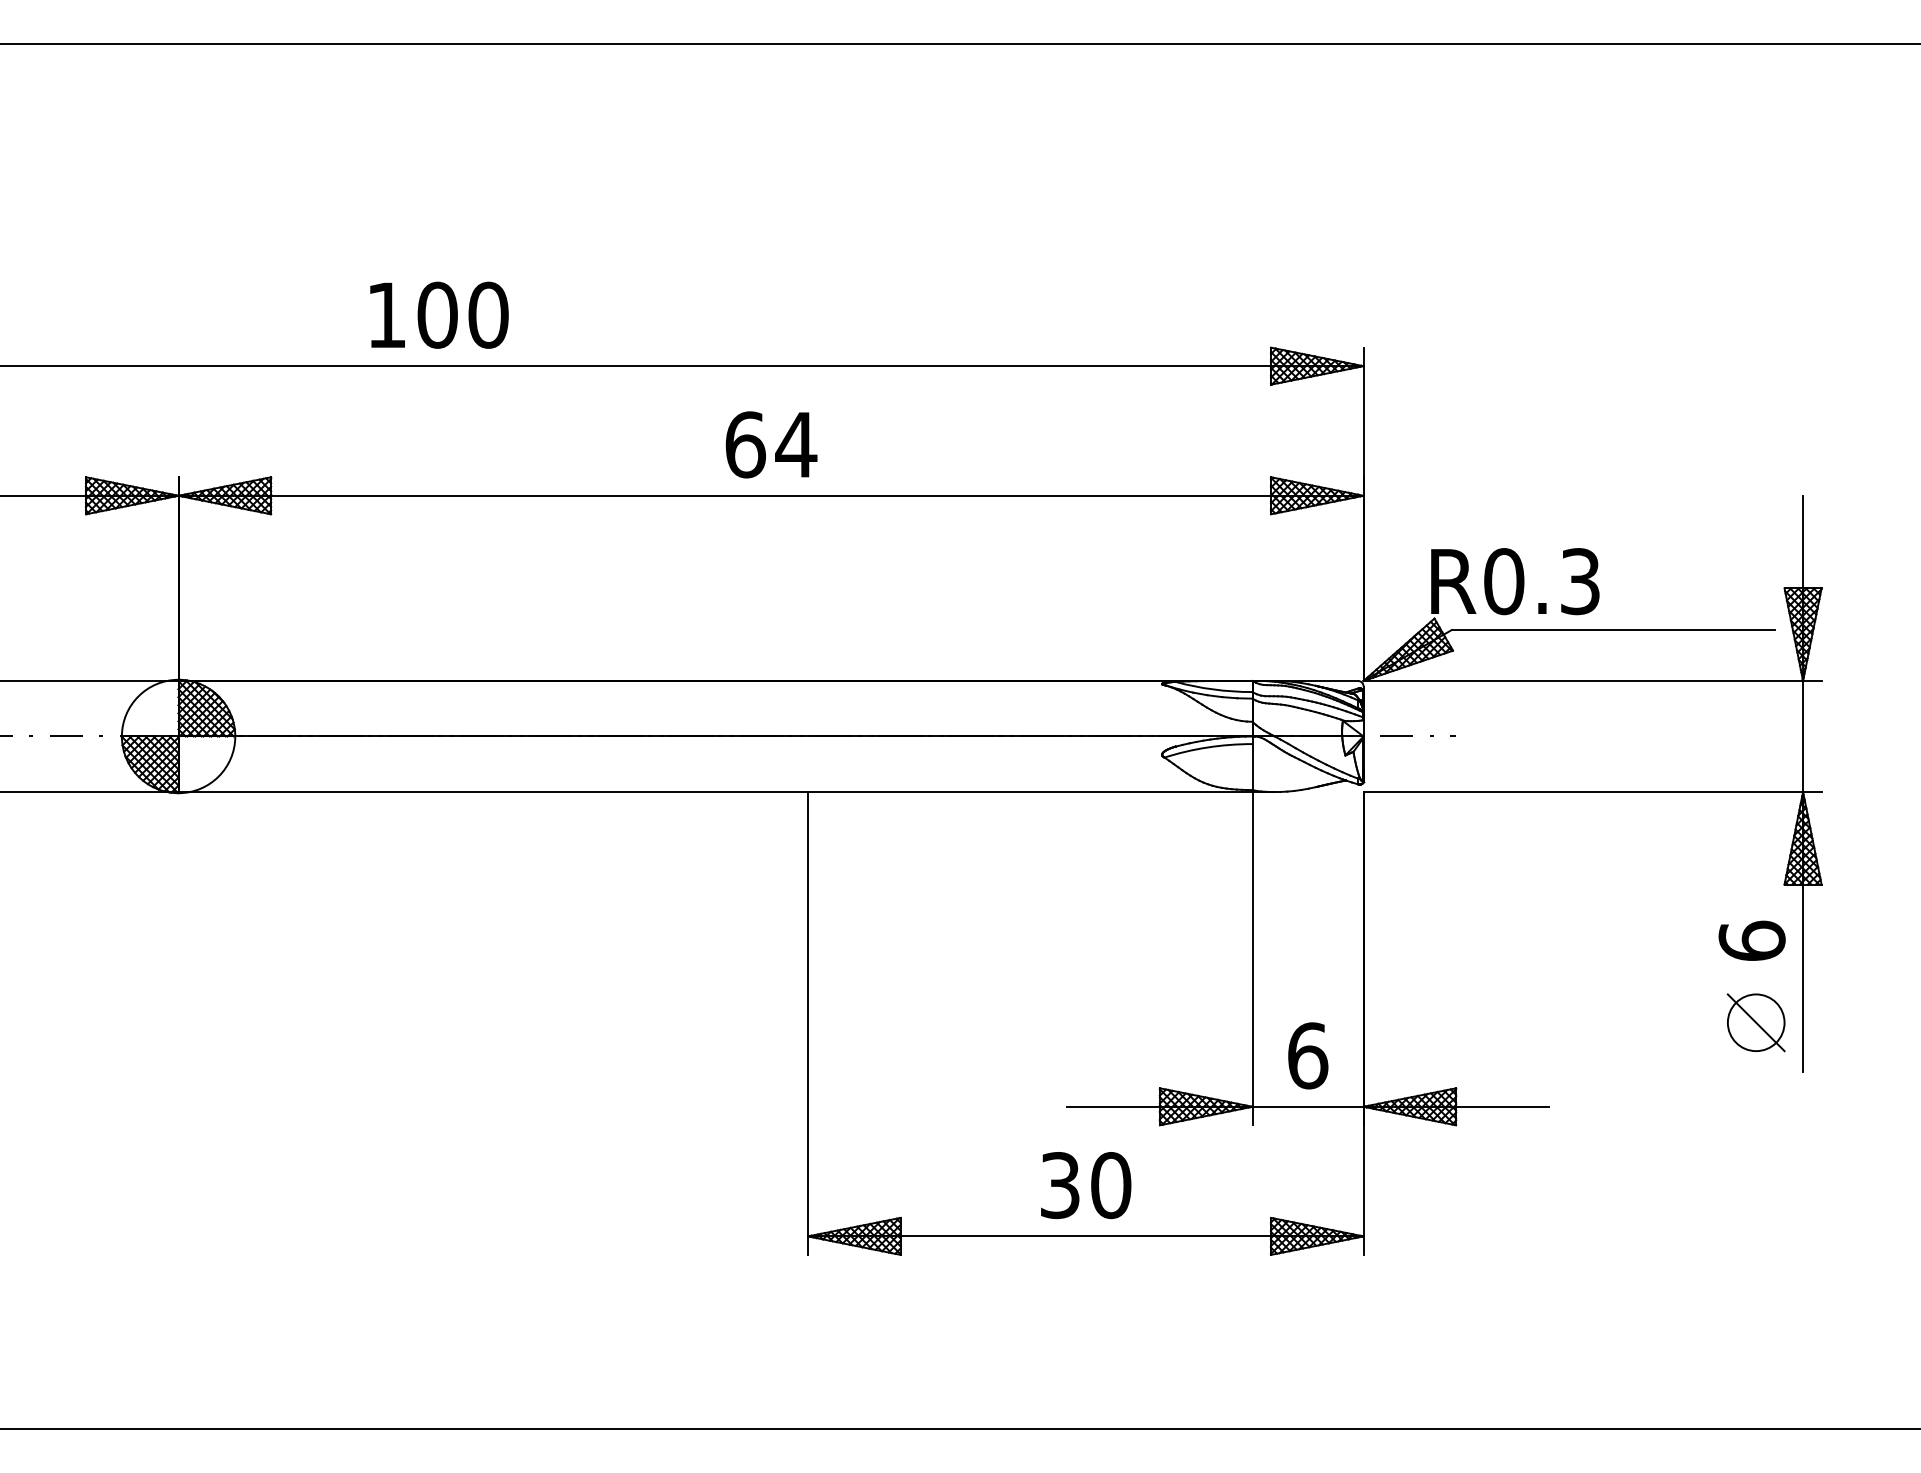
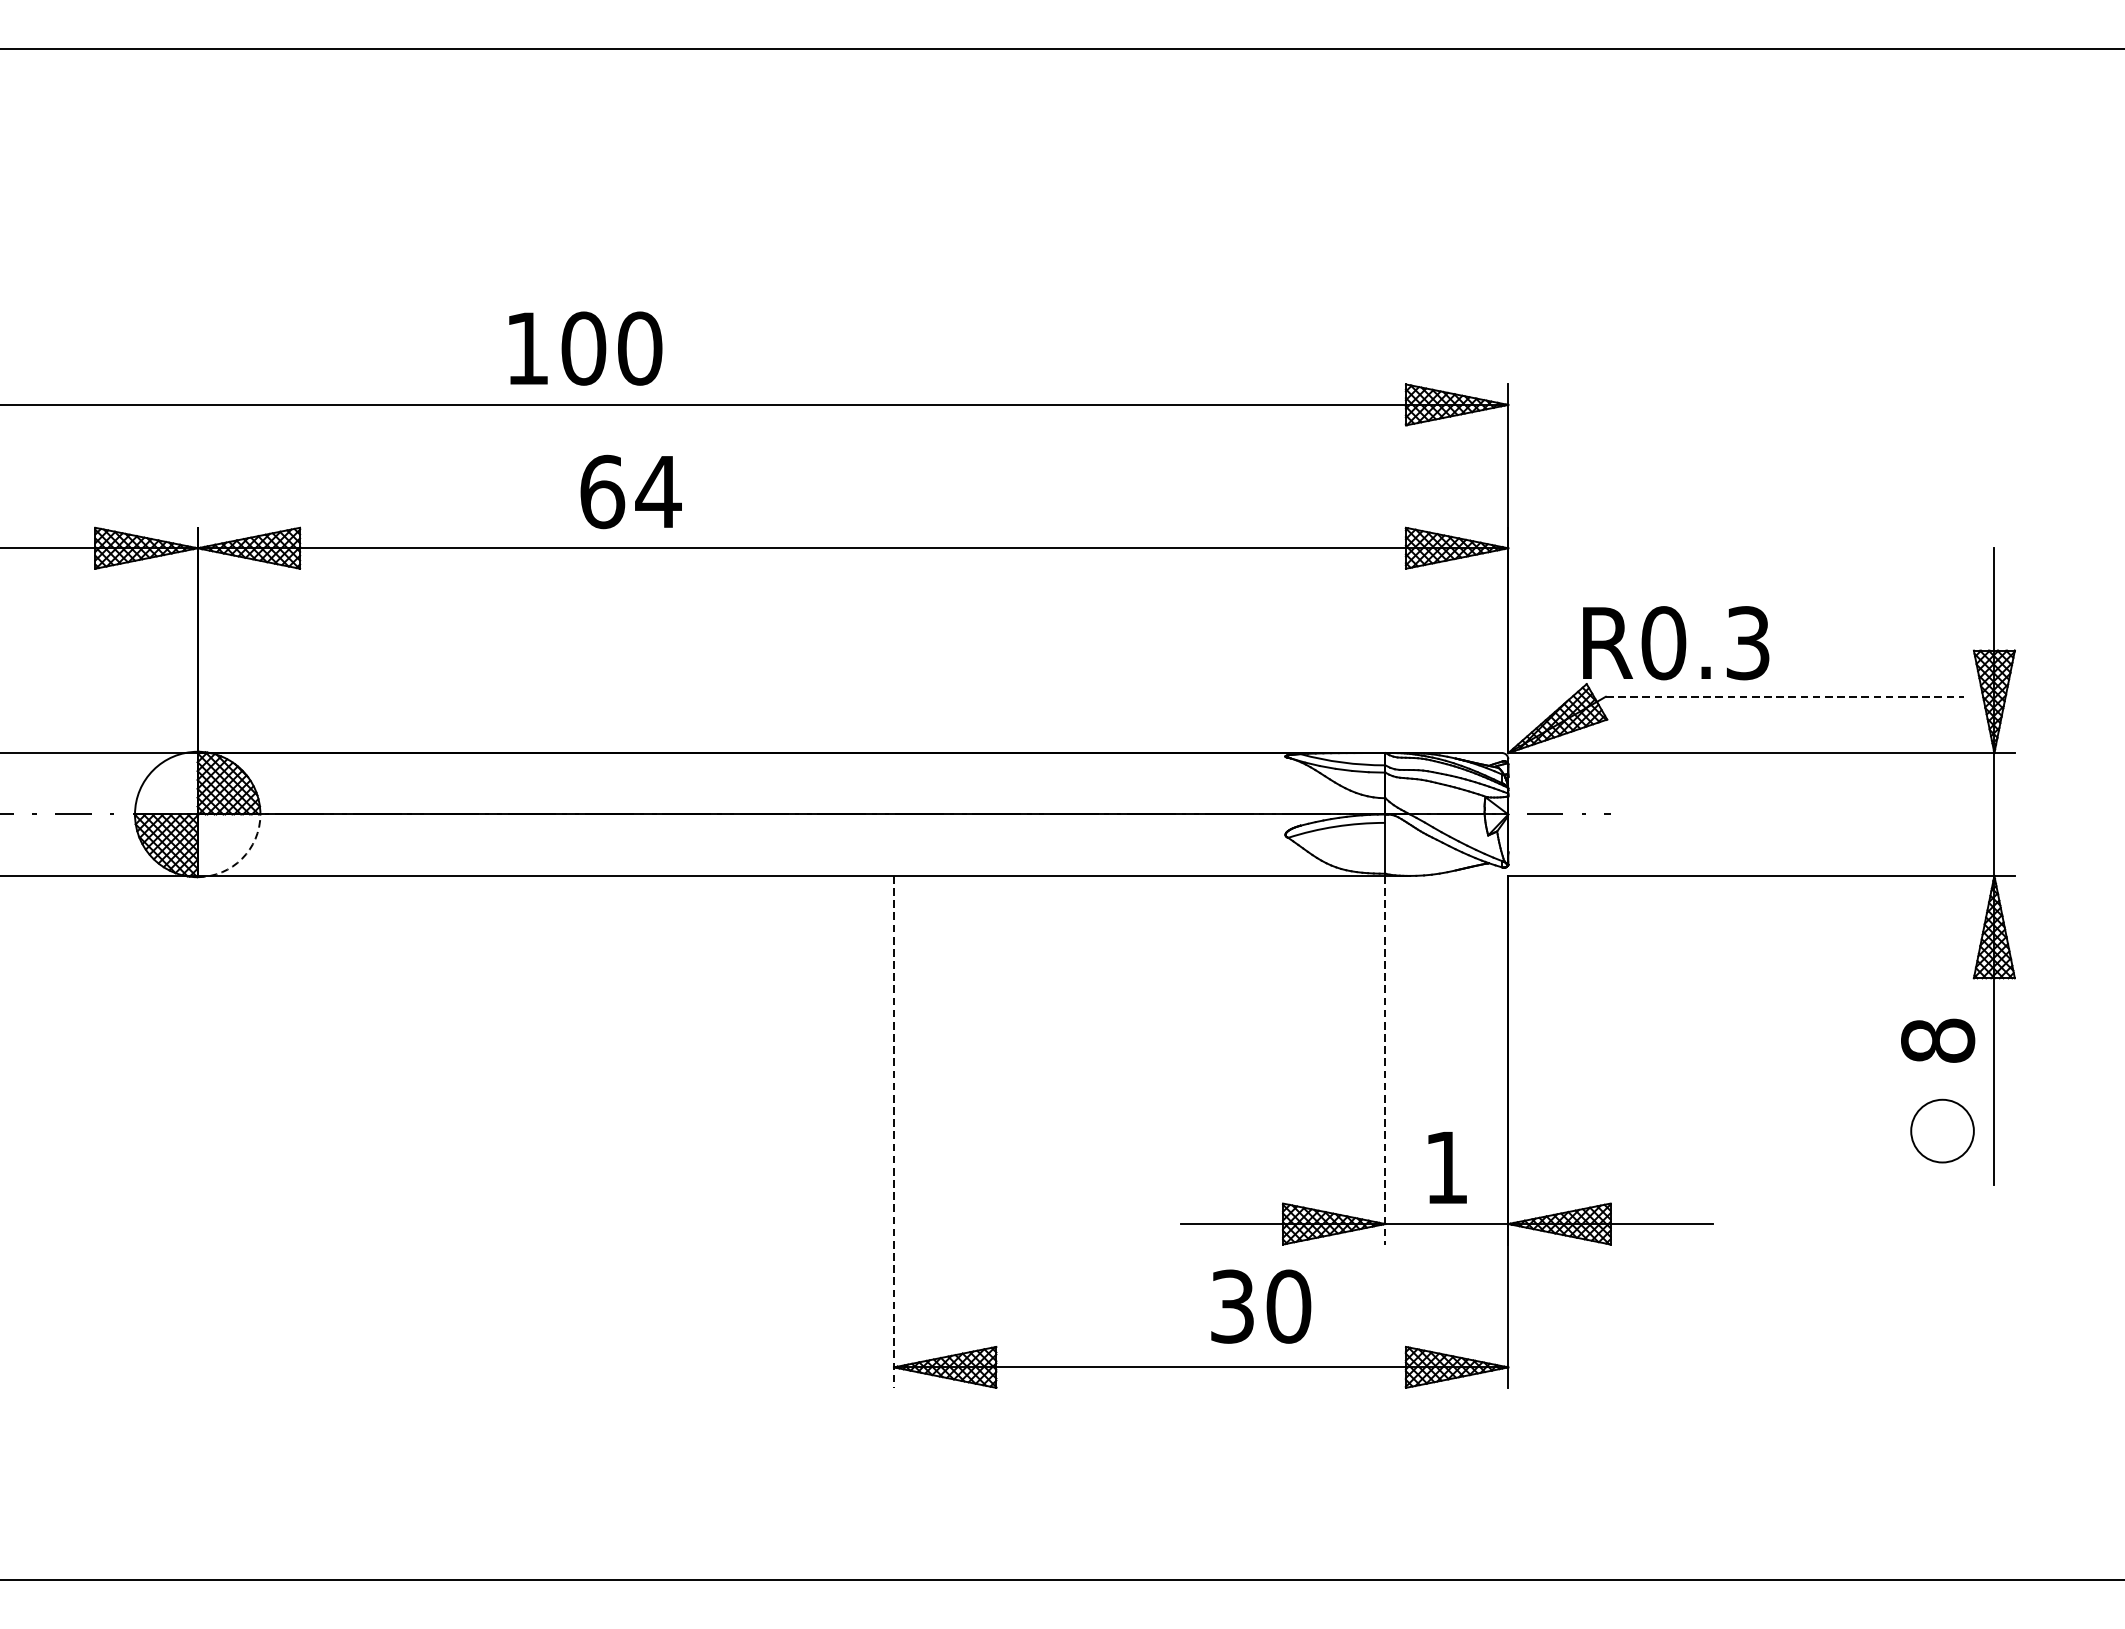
text: (439, 314) -> (585, 347), moved
text: (771, 444) -> (631, 491), moved
line: (1613, 630) -> (1784, 697), solid -> dashed
arc: (218, 776) -> (241, 858), solid -> dashed
text: (1751, 940) -> (1937, 1040), 6 -> 8
line: (1252, 958) -> (1385, 1060), solid -> dashed
line: (1755, 1022) -> (1941, 1130), removed
line: (808, 1023) -> (894, 1131), solid -> dashed
text: (1308, 1055) -> (1447, 1167), 6 -> 1
text: (1086, 1185) -> (1261, 1306), moved

